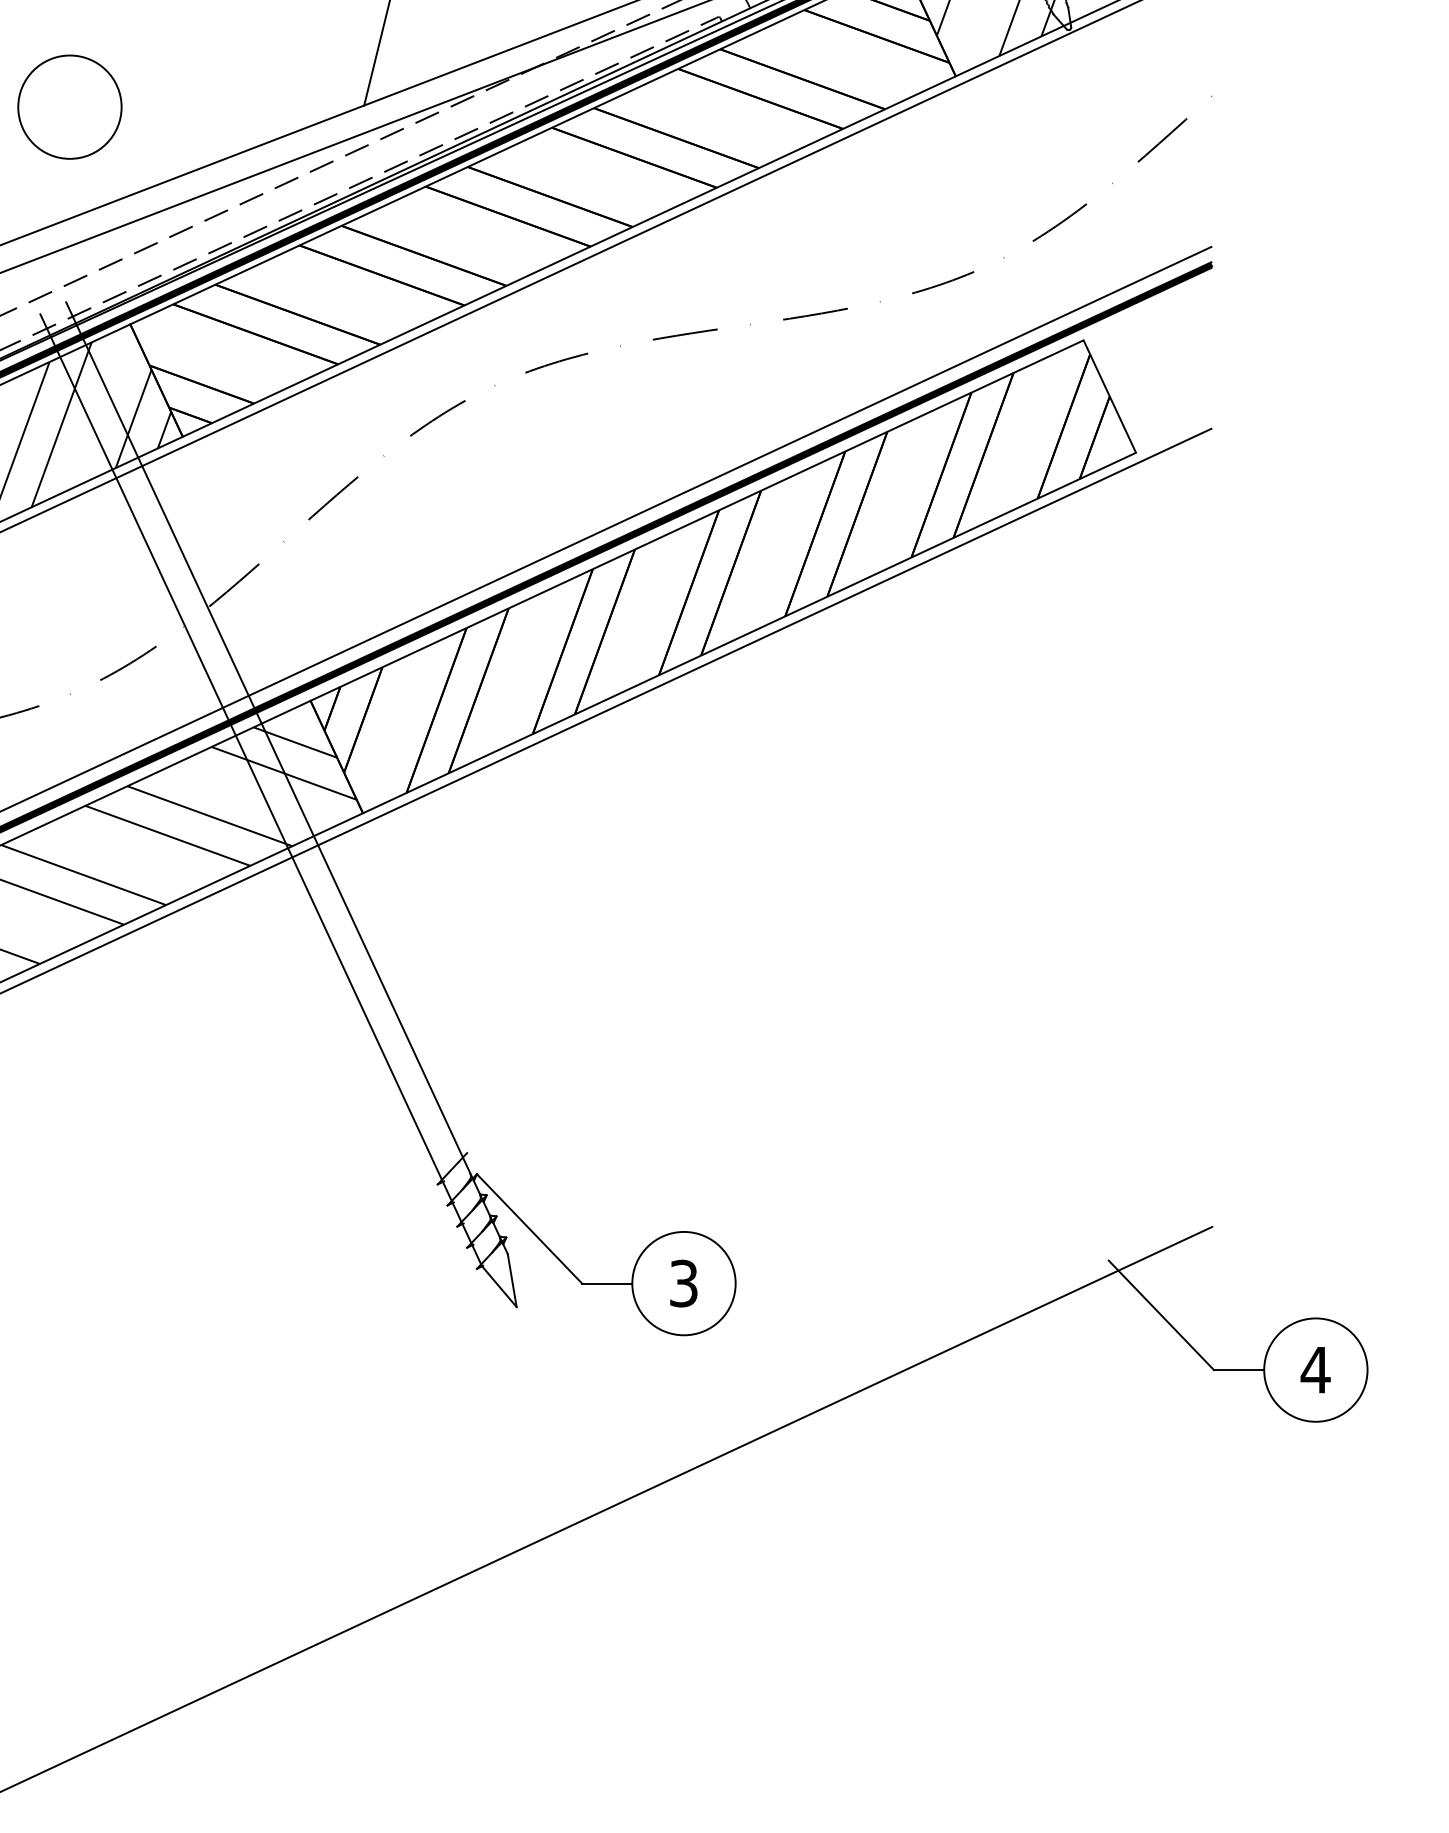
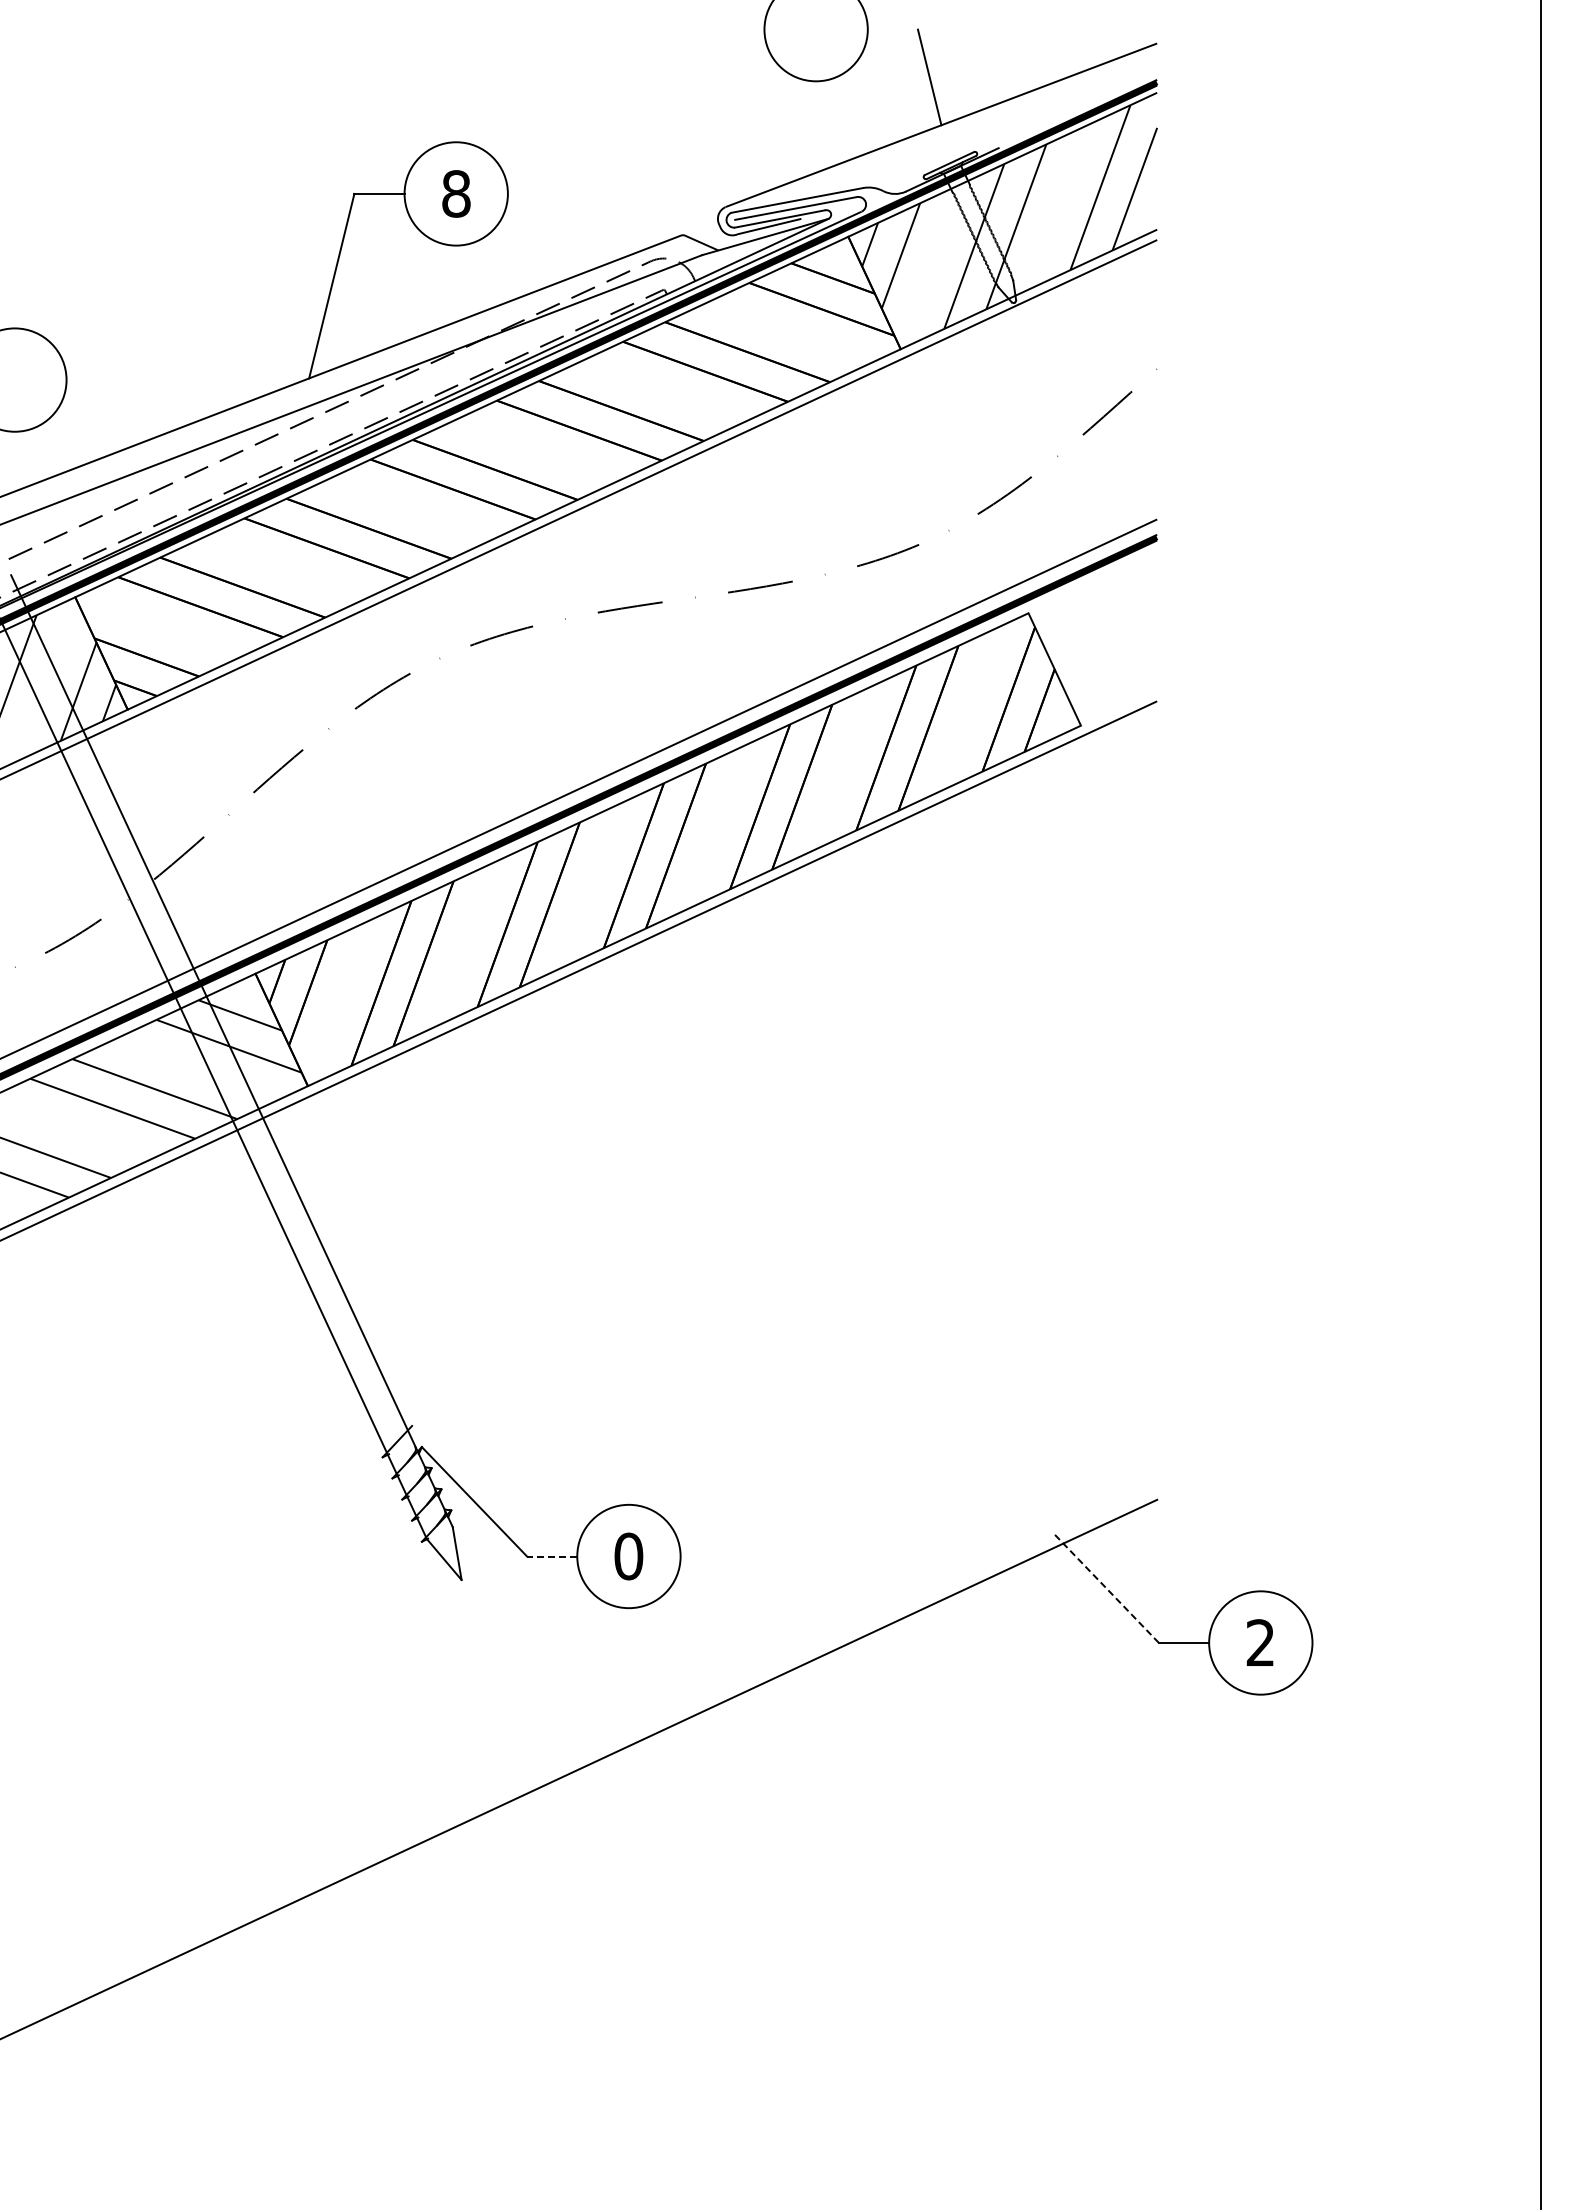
line: (606, 1283) -> (551, 1556), solid -> dashed
text: (683, 1283) -> (628, 1556), 3 -> 0
line: (1161, 1315) -> (1106, 1588), solid -> dashed
text: (1315, 1369) -> (1260, 1642), 4 -> 2

